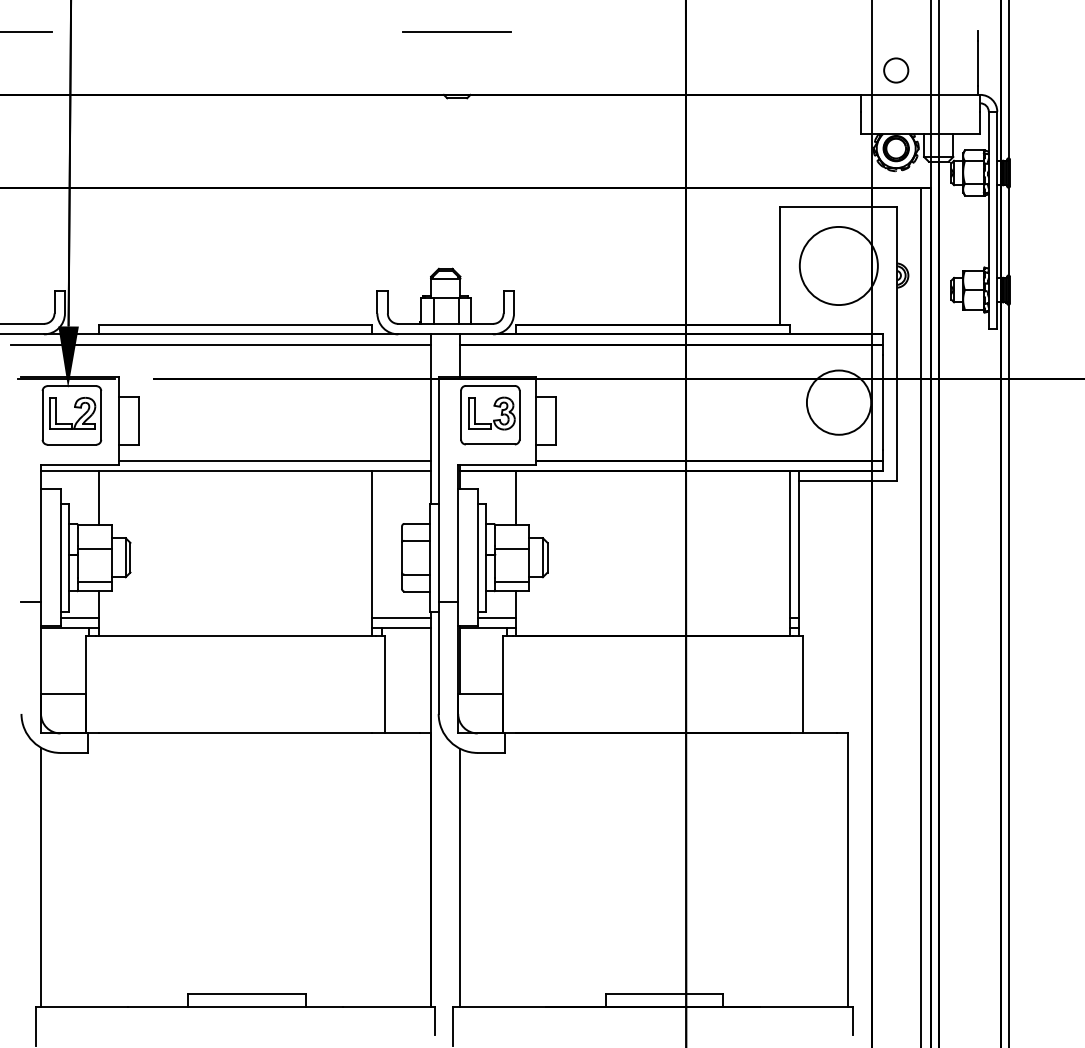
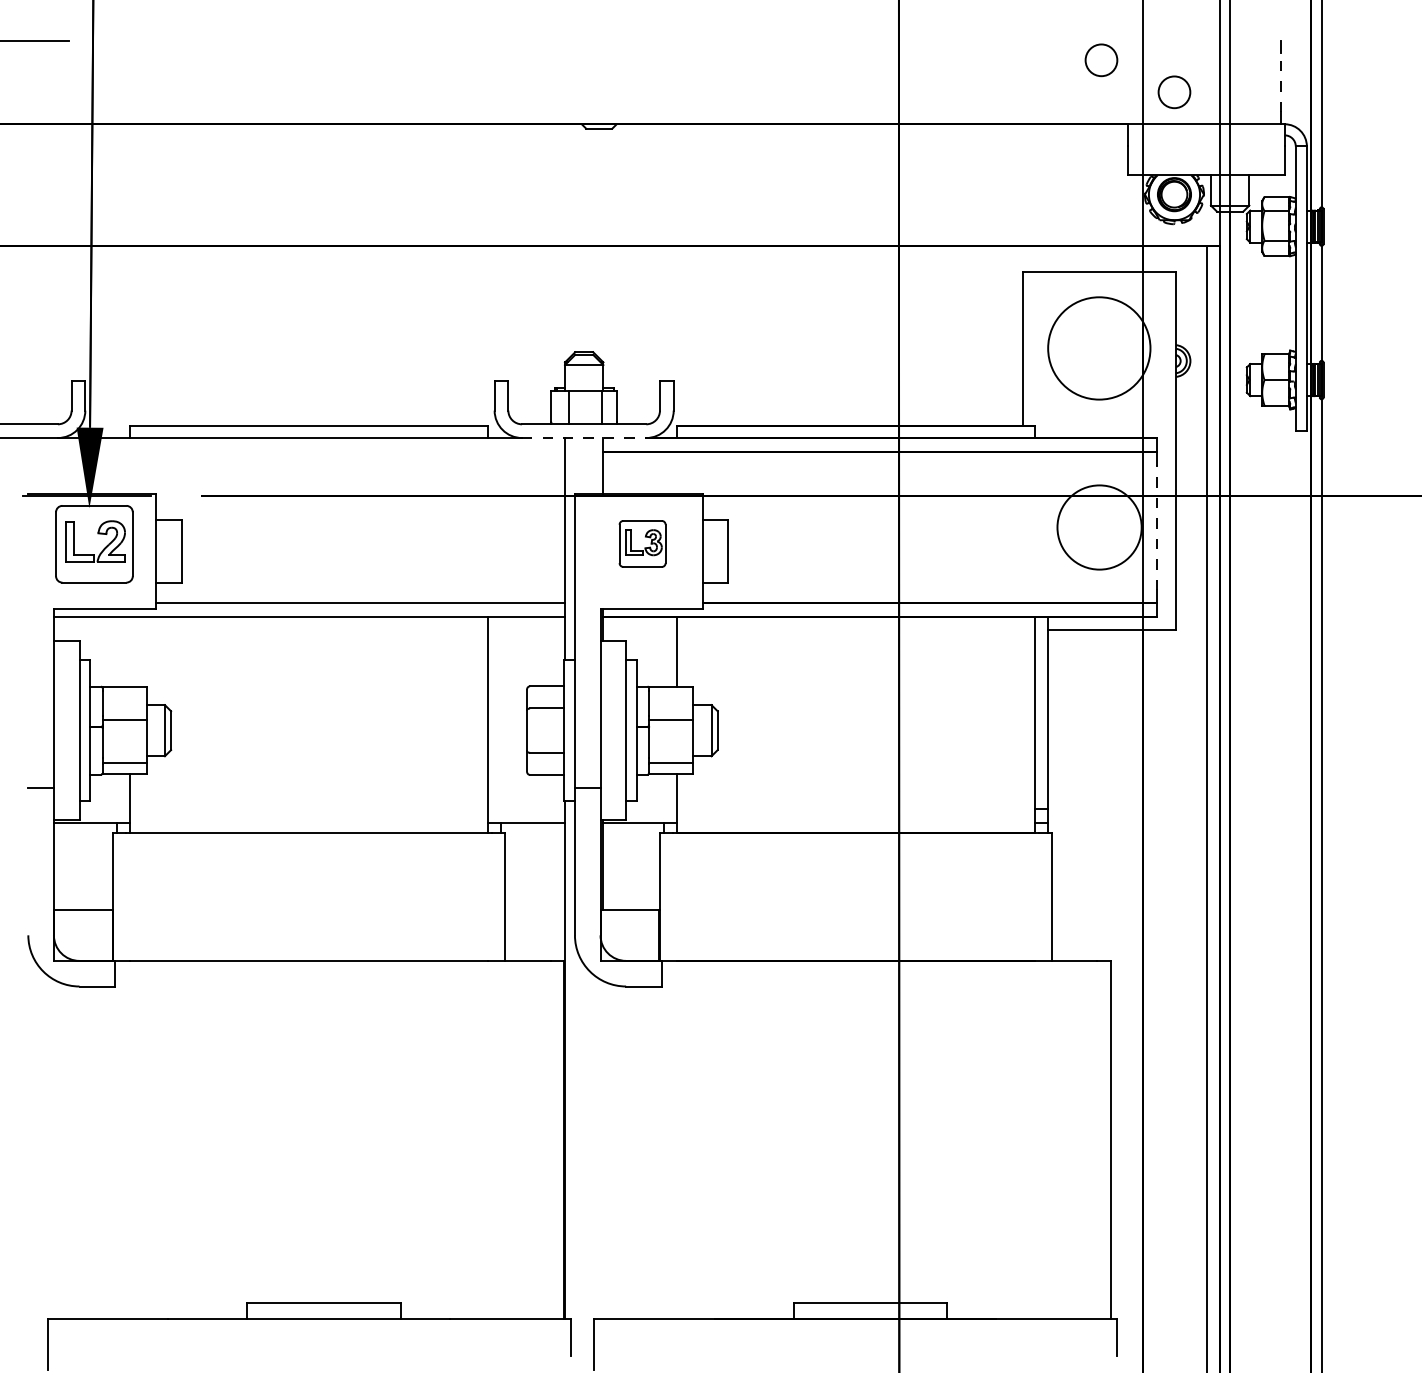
line: (457, 31) -> (599, 41), removed
circle: (840, 46) -> (1101, 60), added
line: (977, 63) -> (1281, 82), solid -> dashed
line: (445, 334) -> (584, 438), solid -> dashed
line: (221, 344) -> (290, 451), removed
line: (883, 402) -> (1157, 527), solid -> dashed
part: (490, 414) -> (642, 543), size x0.6
line: (99, 498) -> (130, 652), removed
line: (79, 617) -> (104, 809), removed
line: (401, 617) -> (526, 809), removed
line: (497, 617) -> (651, 809), removed
line: (40, 877) -> (53, 1149), removed
line: (460, 878) -> (603, 1150), removed

